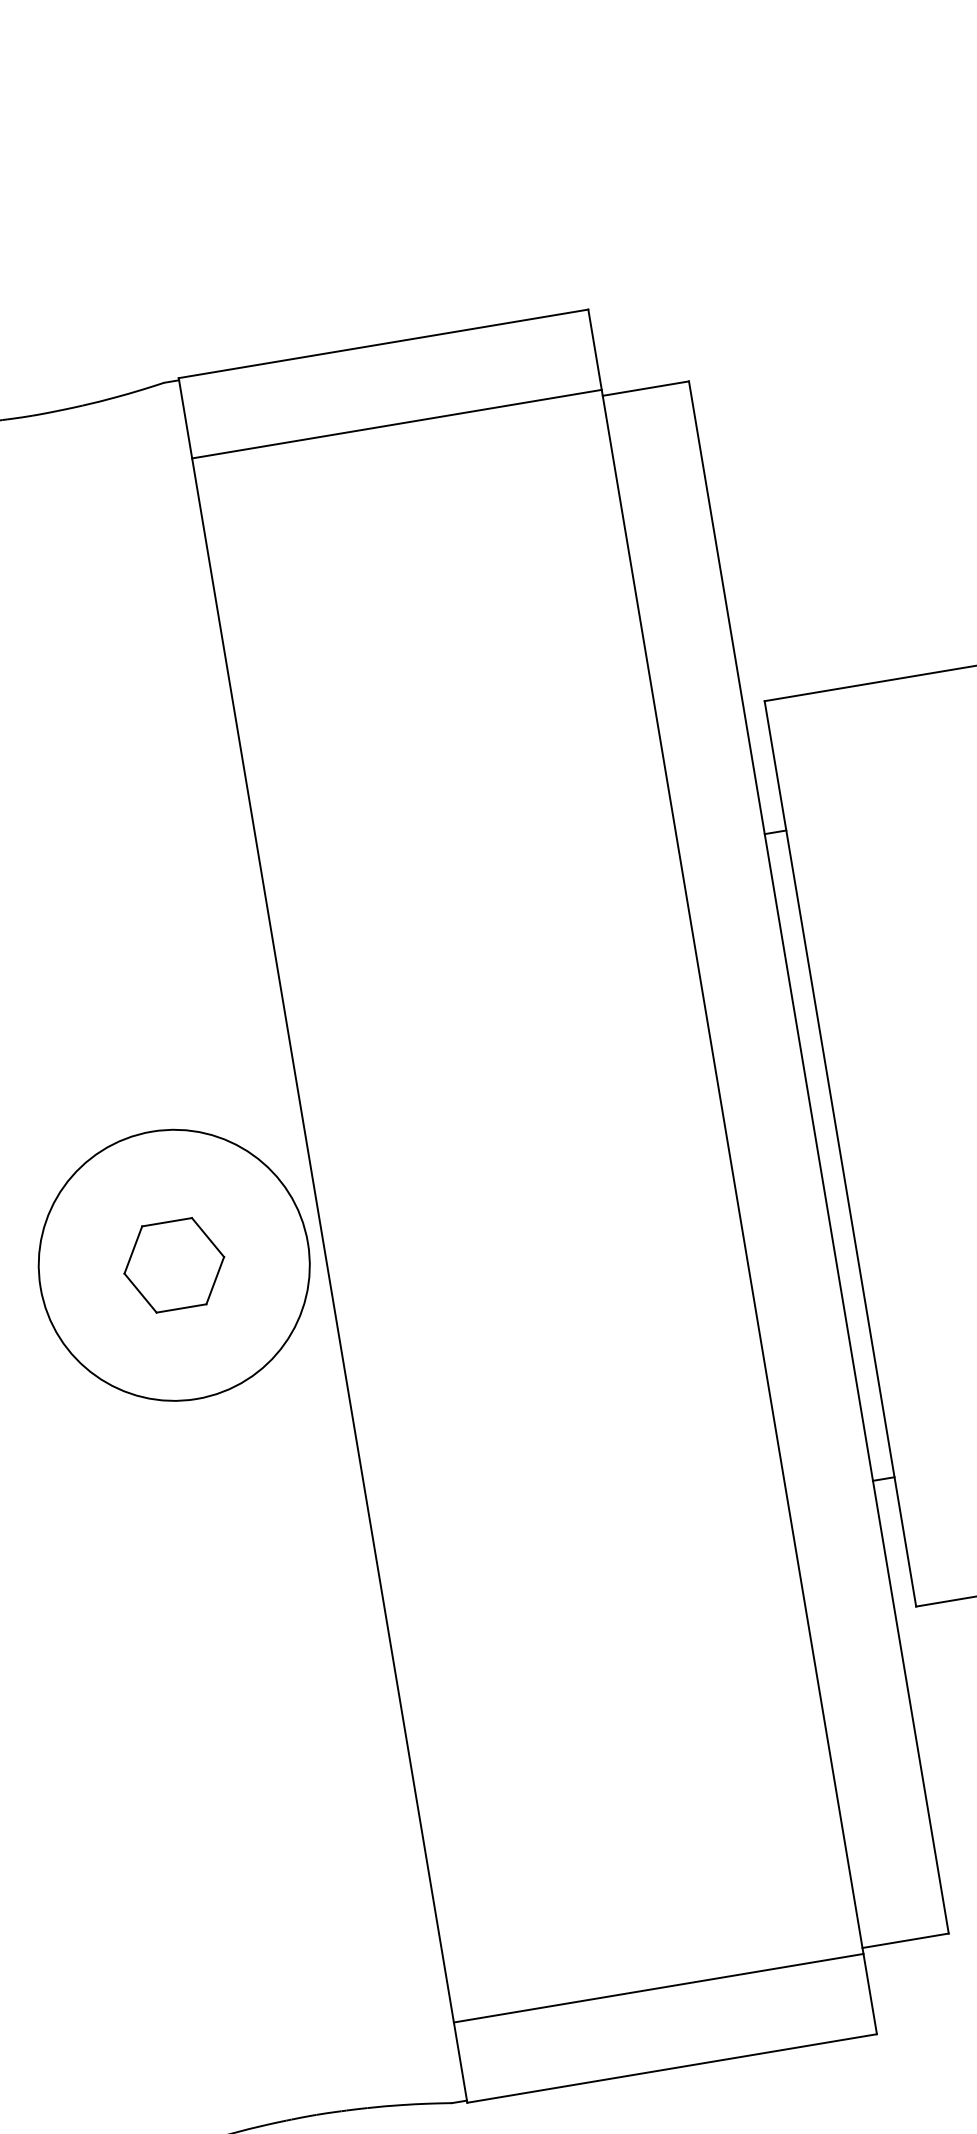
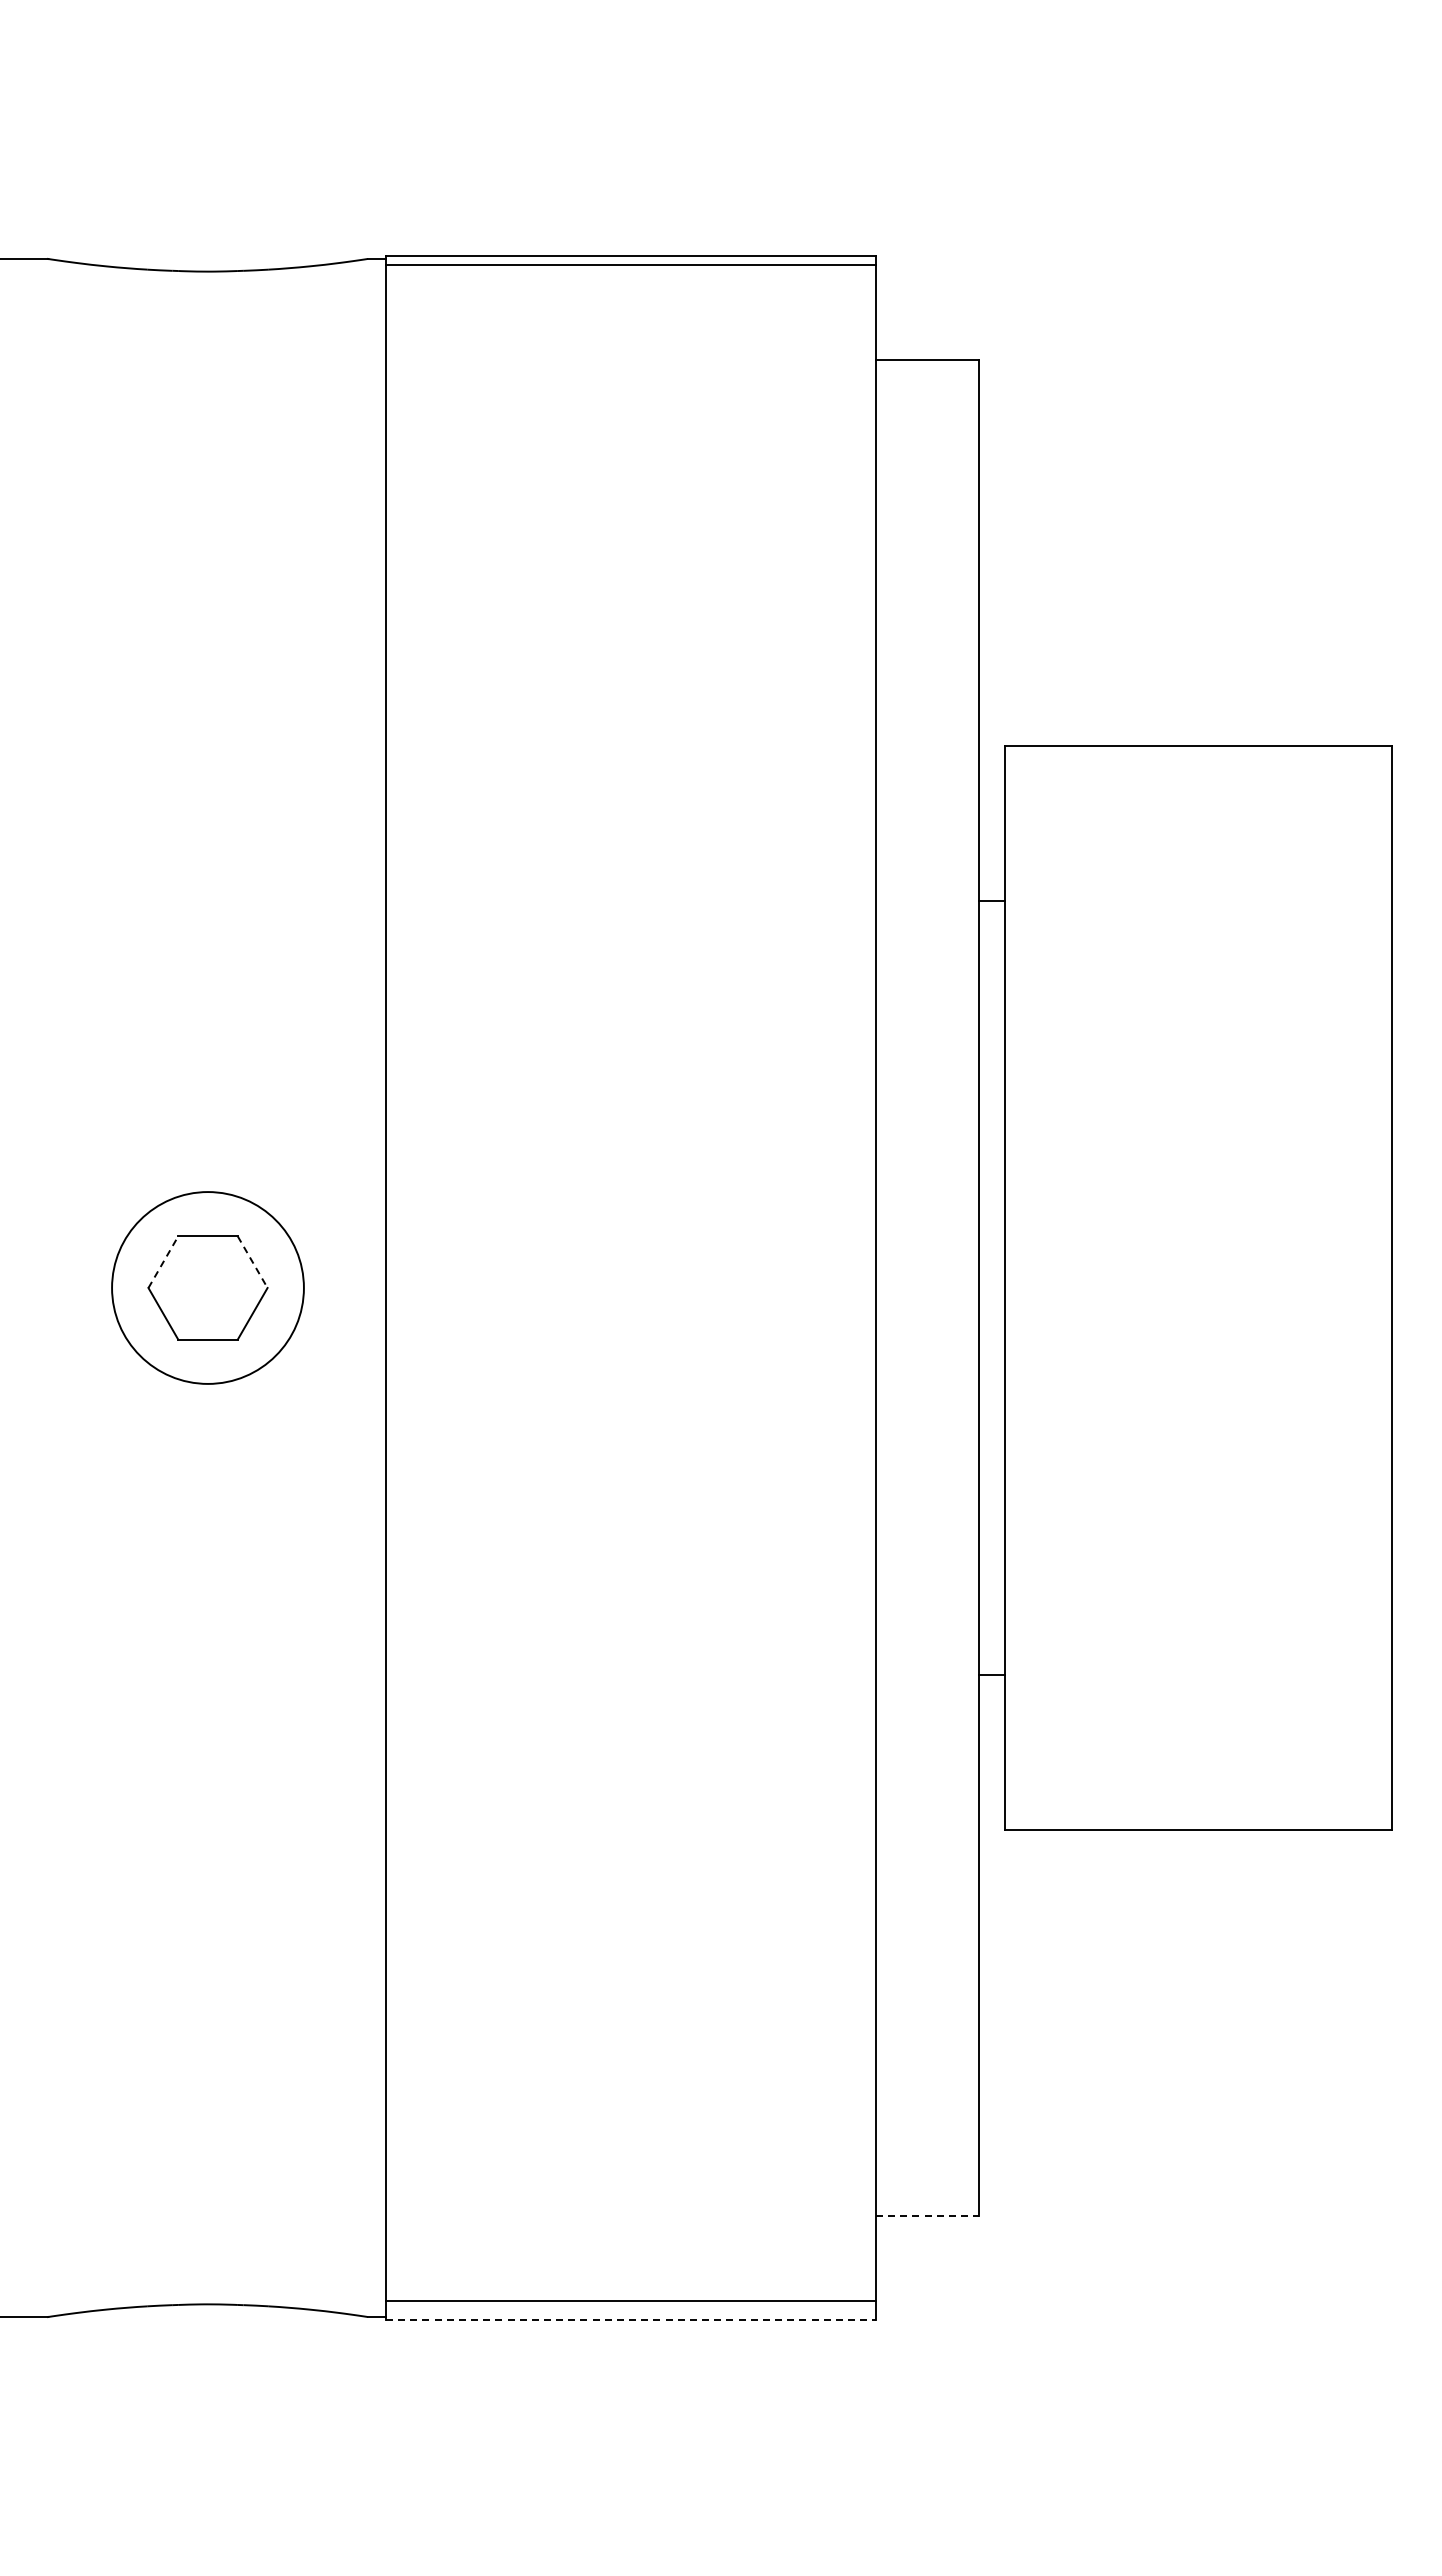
line: (396, 424) -> (630, 265), moved
line: (207, 1237) -> (252, 1262), solid -> dashed
line: (133, 1250) -> (163, 1262), solid -> dashed
circle: (173, 1265) -> (207, 1287), size x0.6
line: (905, 1940) -> (927, 2216), solid -> dashed
line: (658, 1988) -> (630, 2300), moved
line: (672, 2068) -> (631, 2319), solid -> dashed

